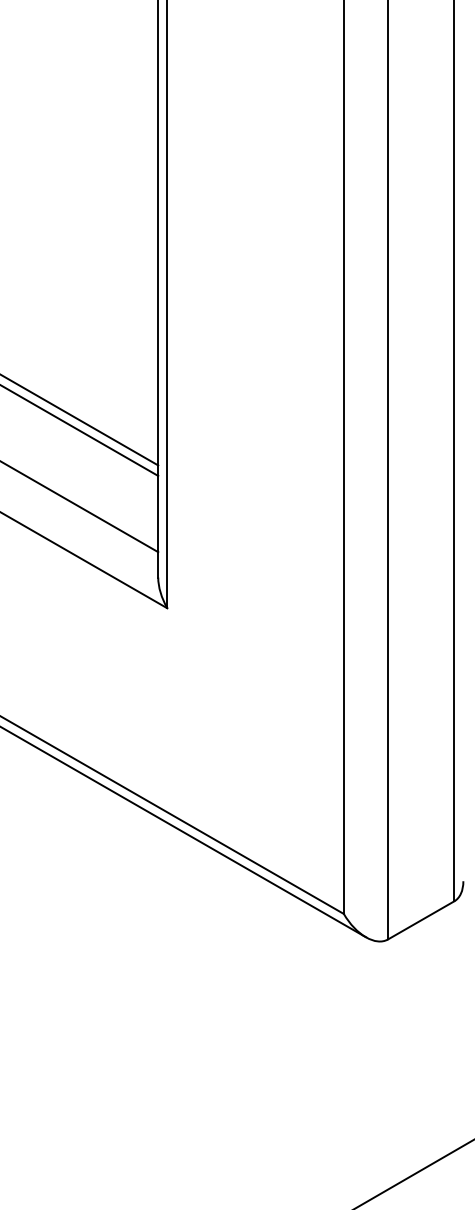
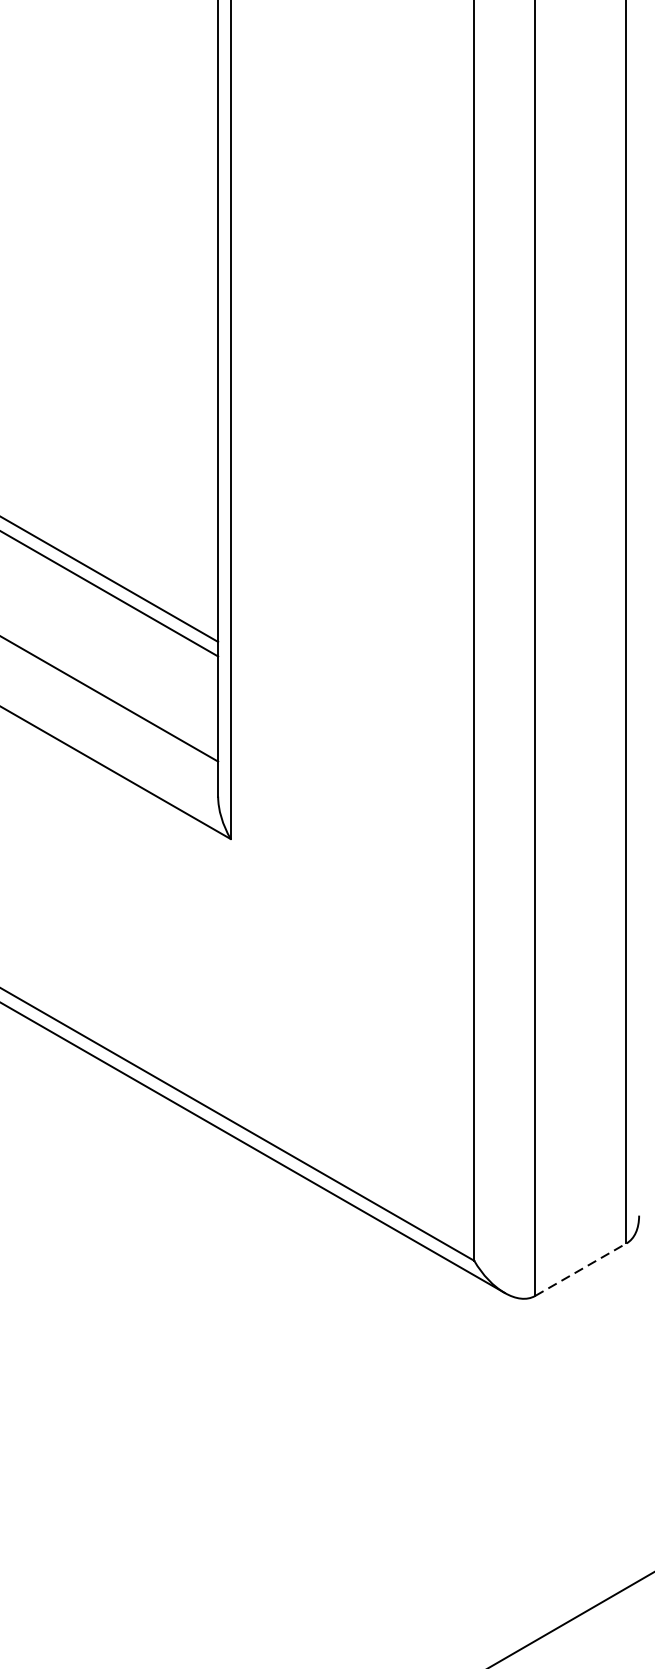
line: (421, 920) -> (581, 1269), solid -> dashed

